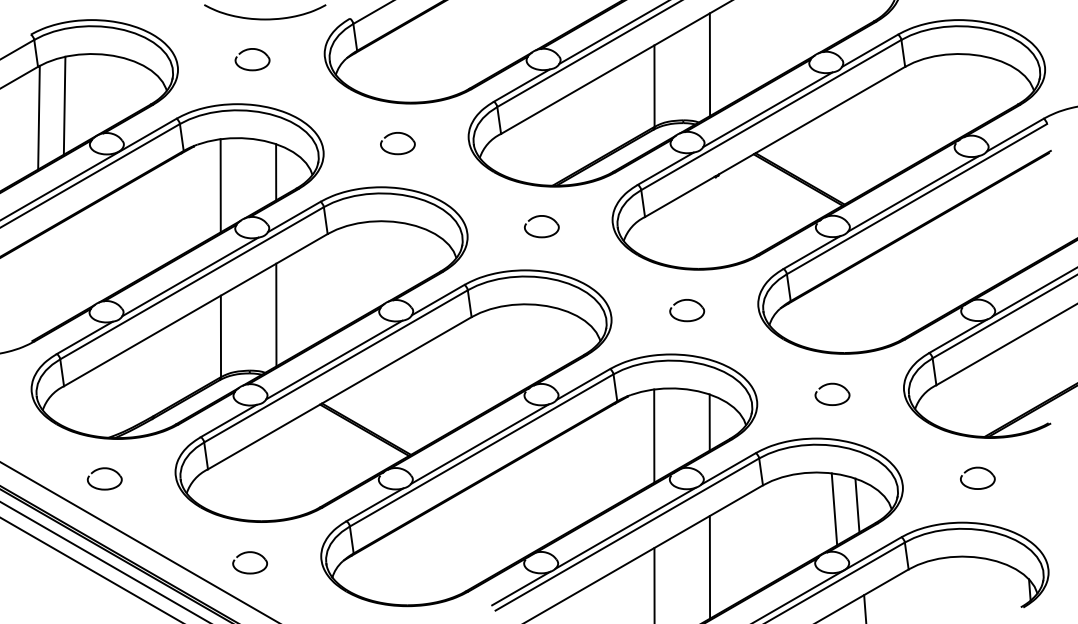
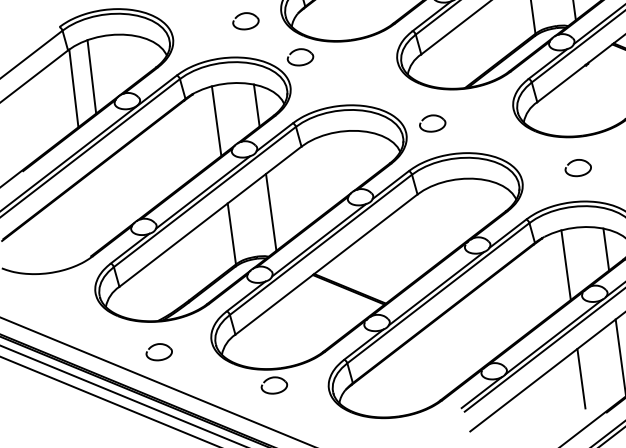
part: (249, 50) -> (242, 14), moved
part: (394, 134) -> (296, 50), moved
part: (538, 217) -> (429, 117), moved
part: (248, 553) -> (272, 378), moved

